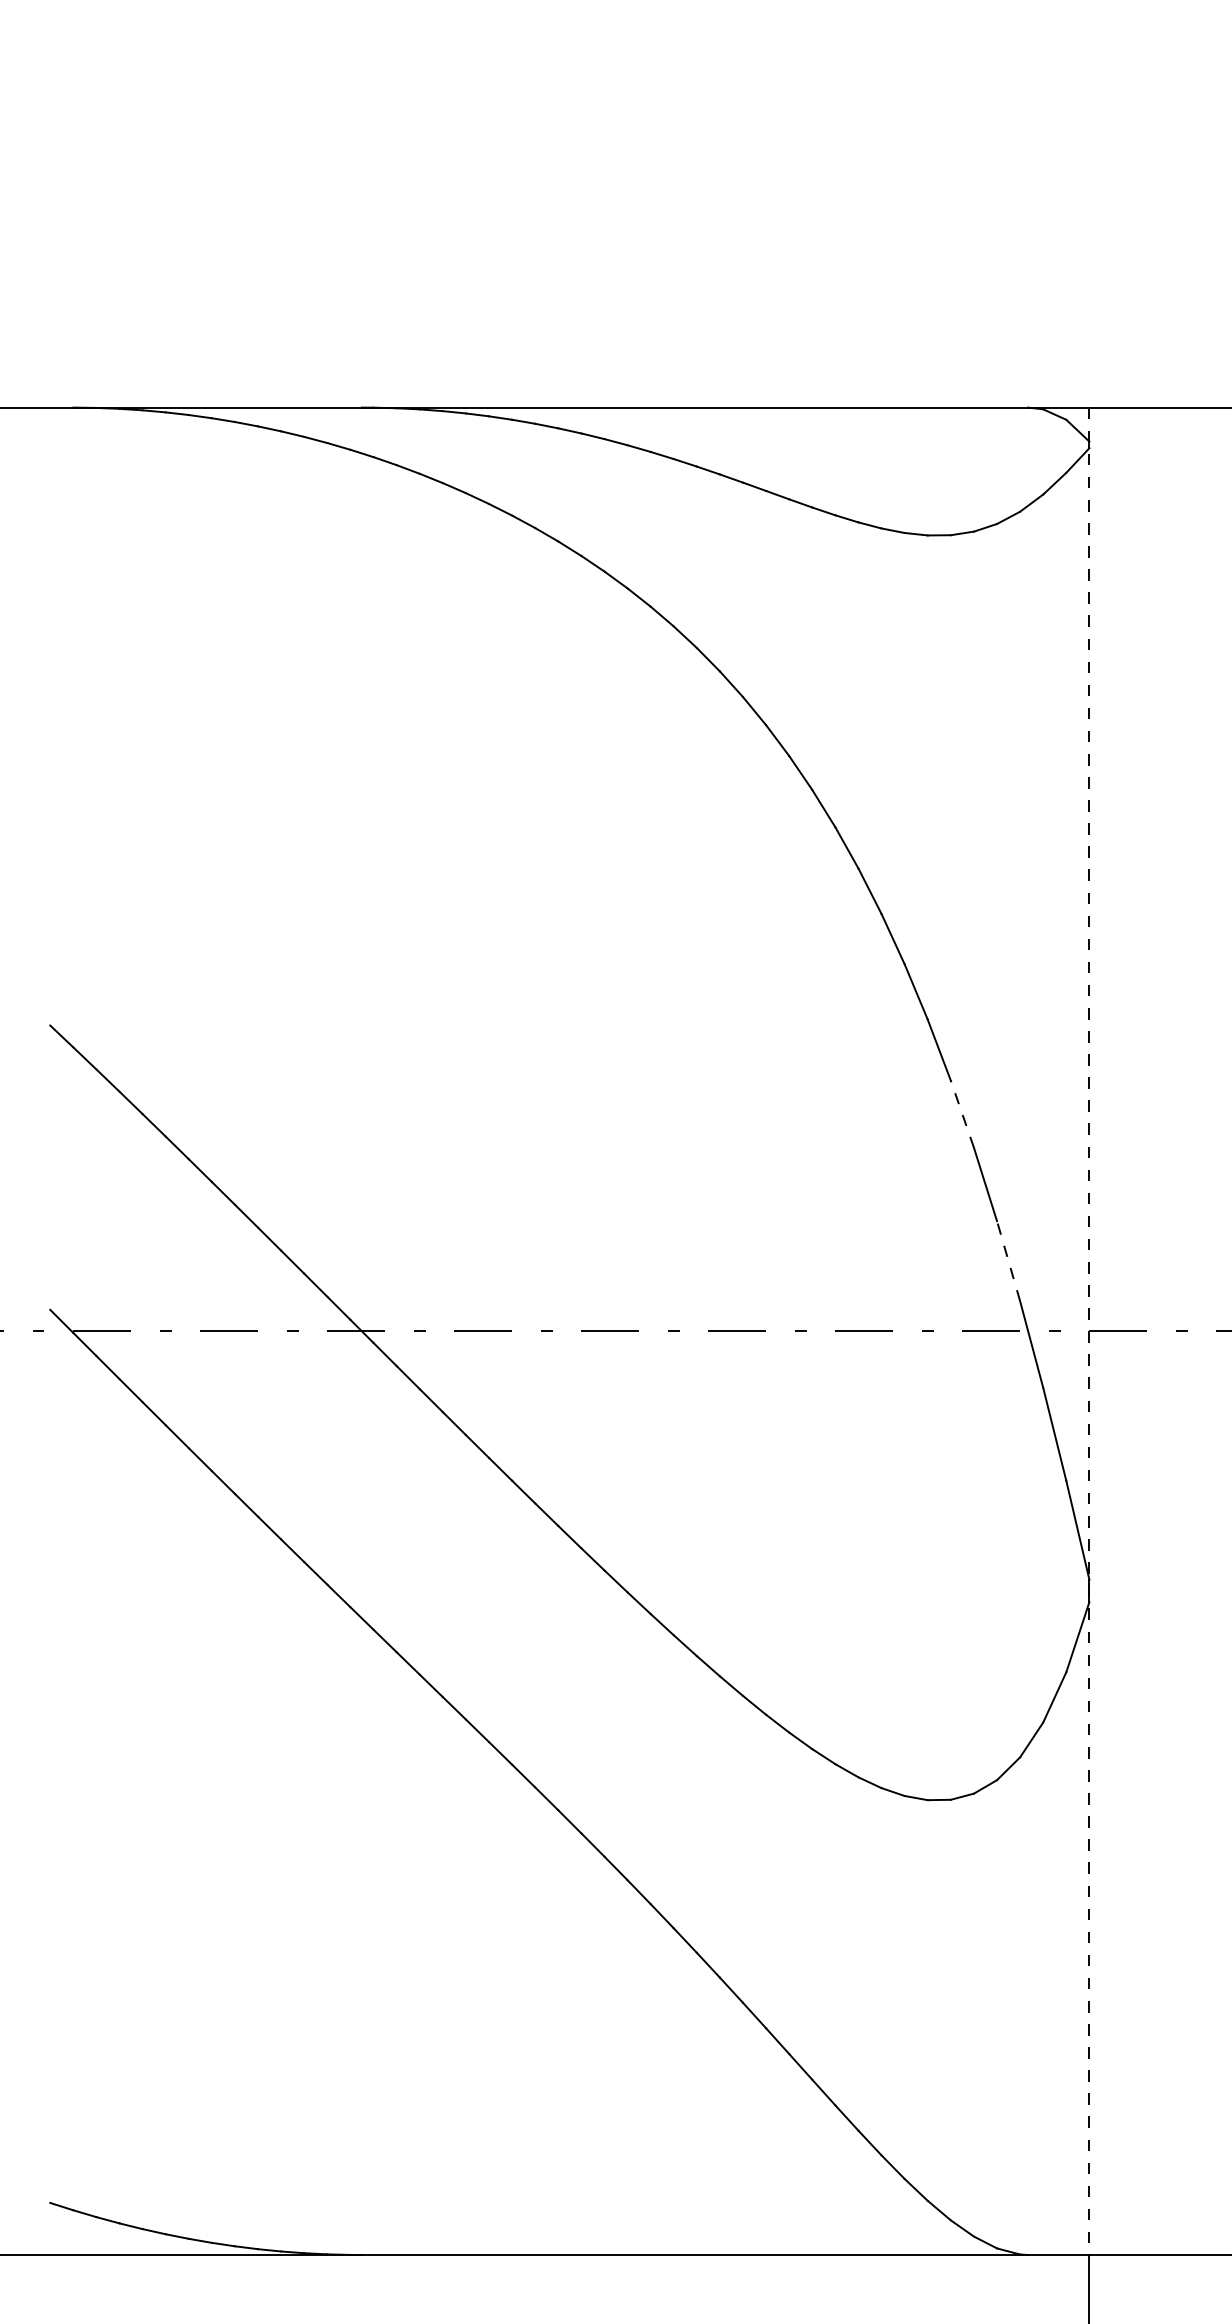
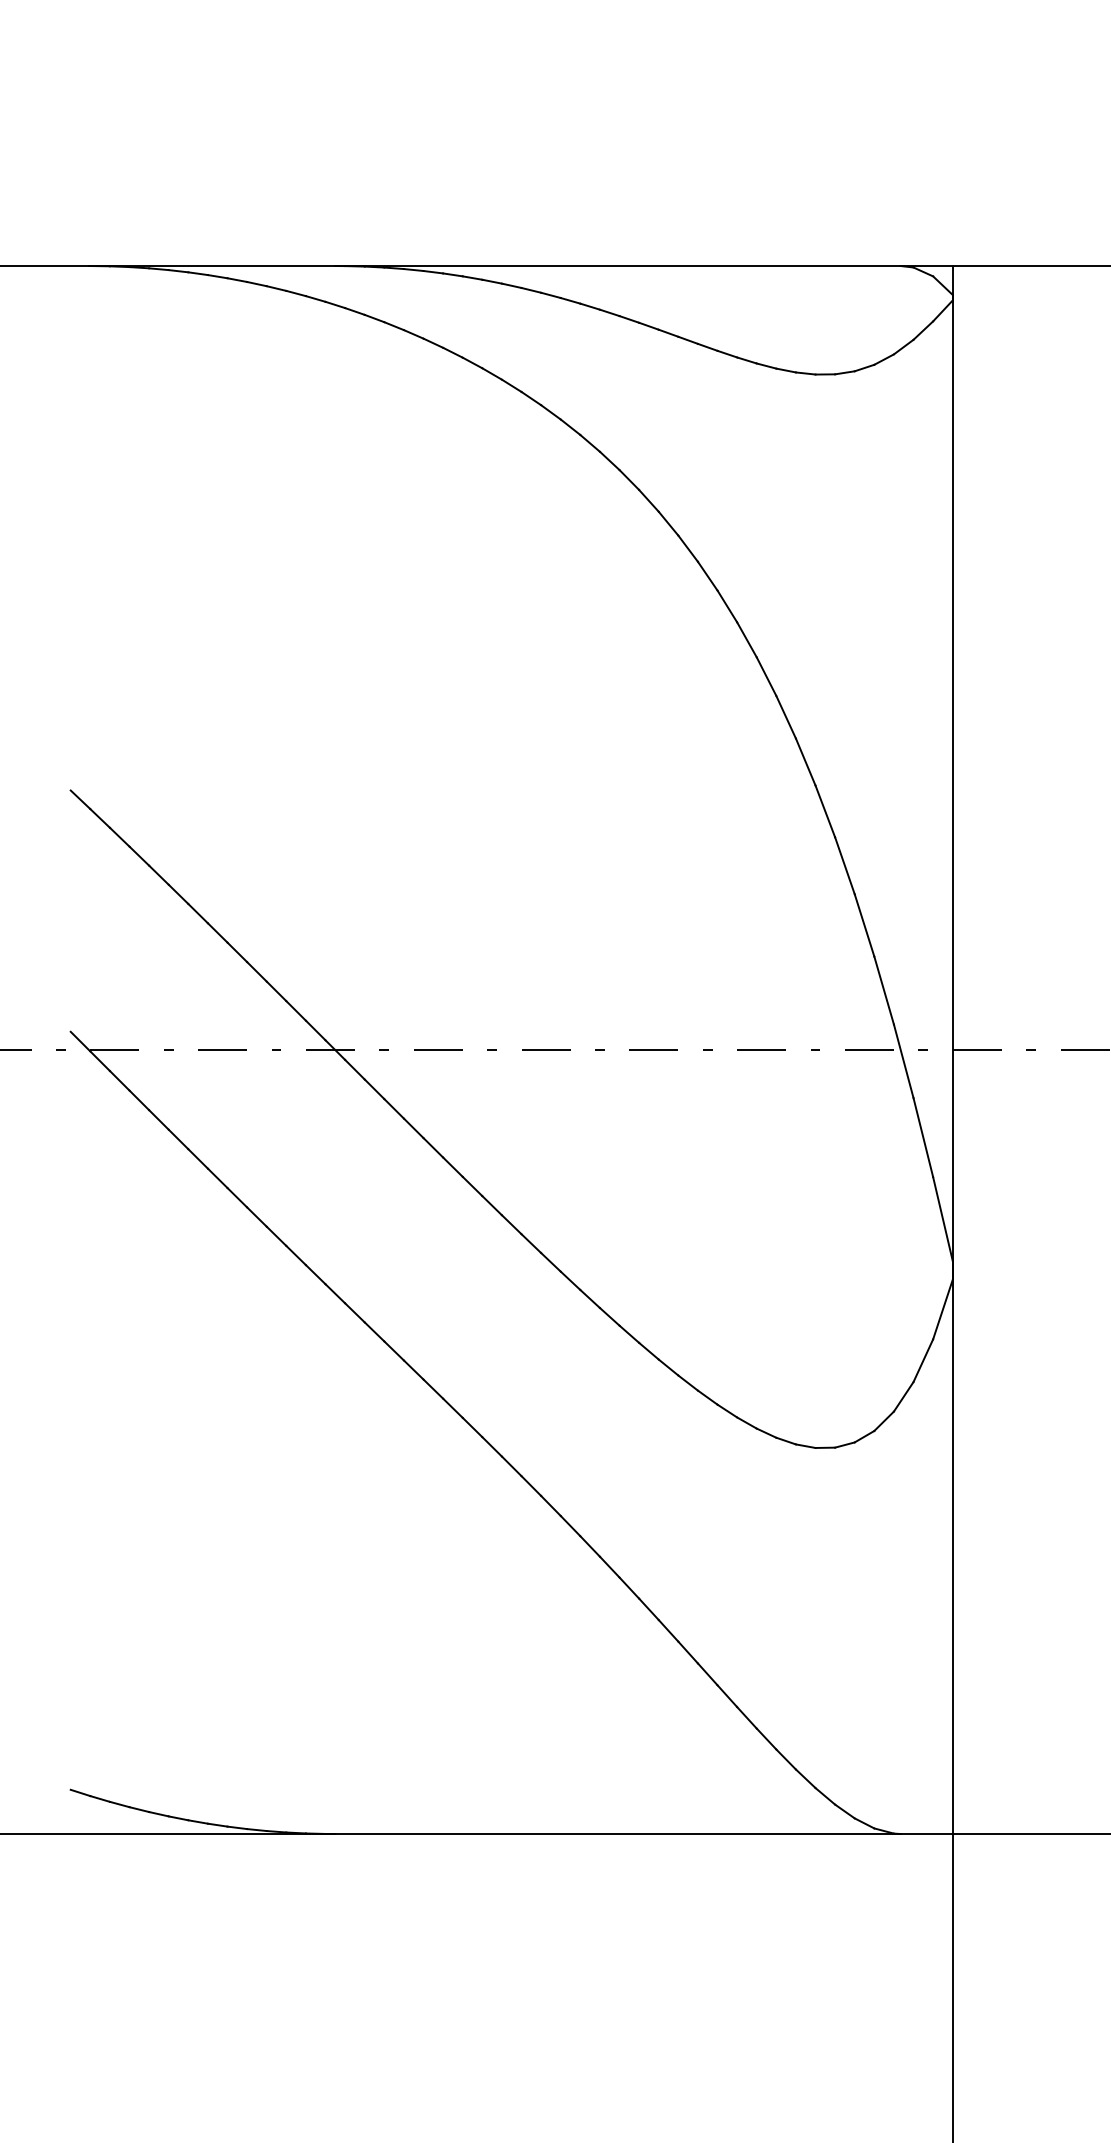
line: (961, 1113) -> (844, 865), dashed -> solid
line: (1007, 1261) -> (883, 990), dashed -> solid
line: (1089, 1331) -> (952, 1050), dashed -> solid

